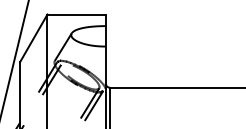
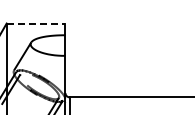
line: (77, 14) -> (36, 23), solid -> dashed

